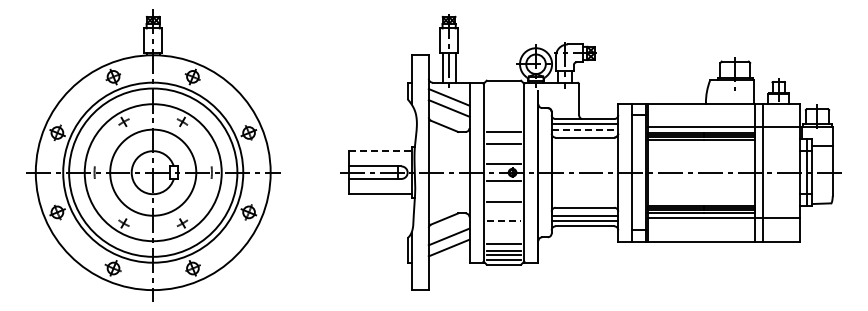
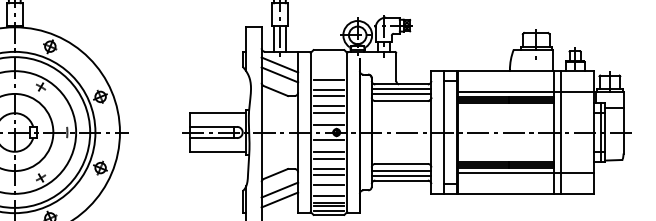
line: (503, 114) -> (328, 80), added
line: (503, 124) -> (328, 89), added
line: (585, 129) -> (402, 93), dashed -> solid
line: (380, 151) -> (218, 113), dashed -> solid
line: (503, 151) -> (328, 113), added
line: (503, 194) -> (328, 152), added
line: (503, 213) -> (328, 169), added
line: (504, 220) -> (329, 175), dashed -> solid
line: (503, 231) -> (328, 185), added

